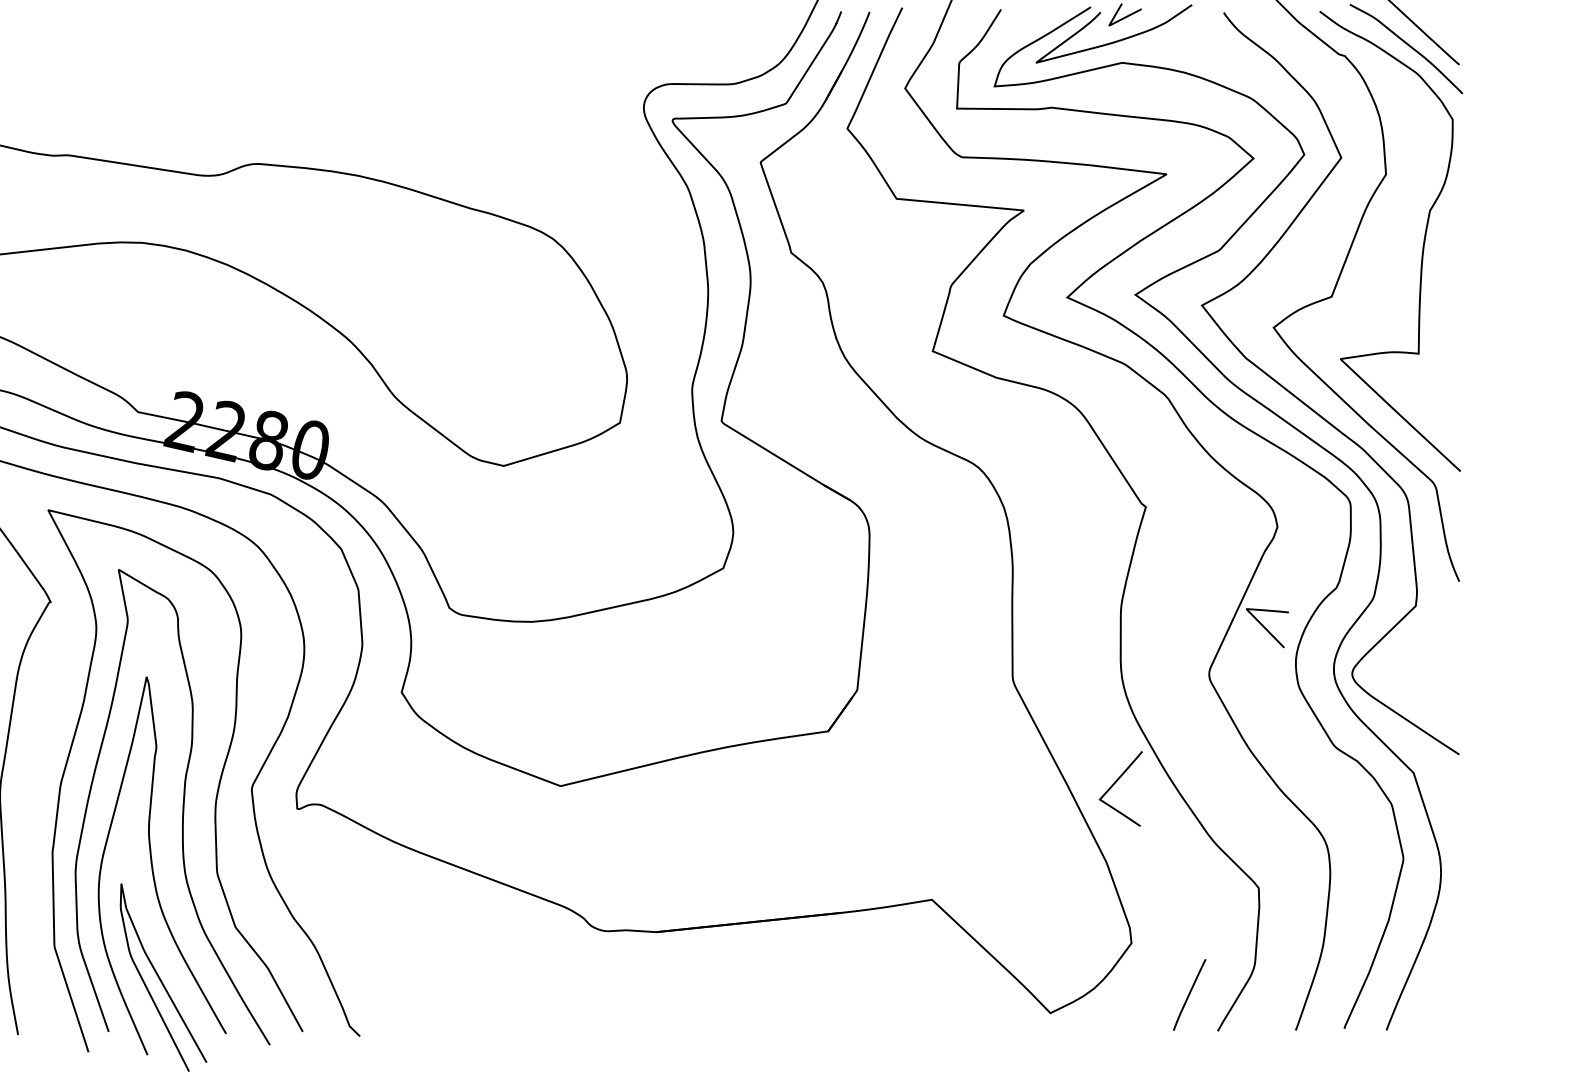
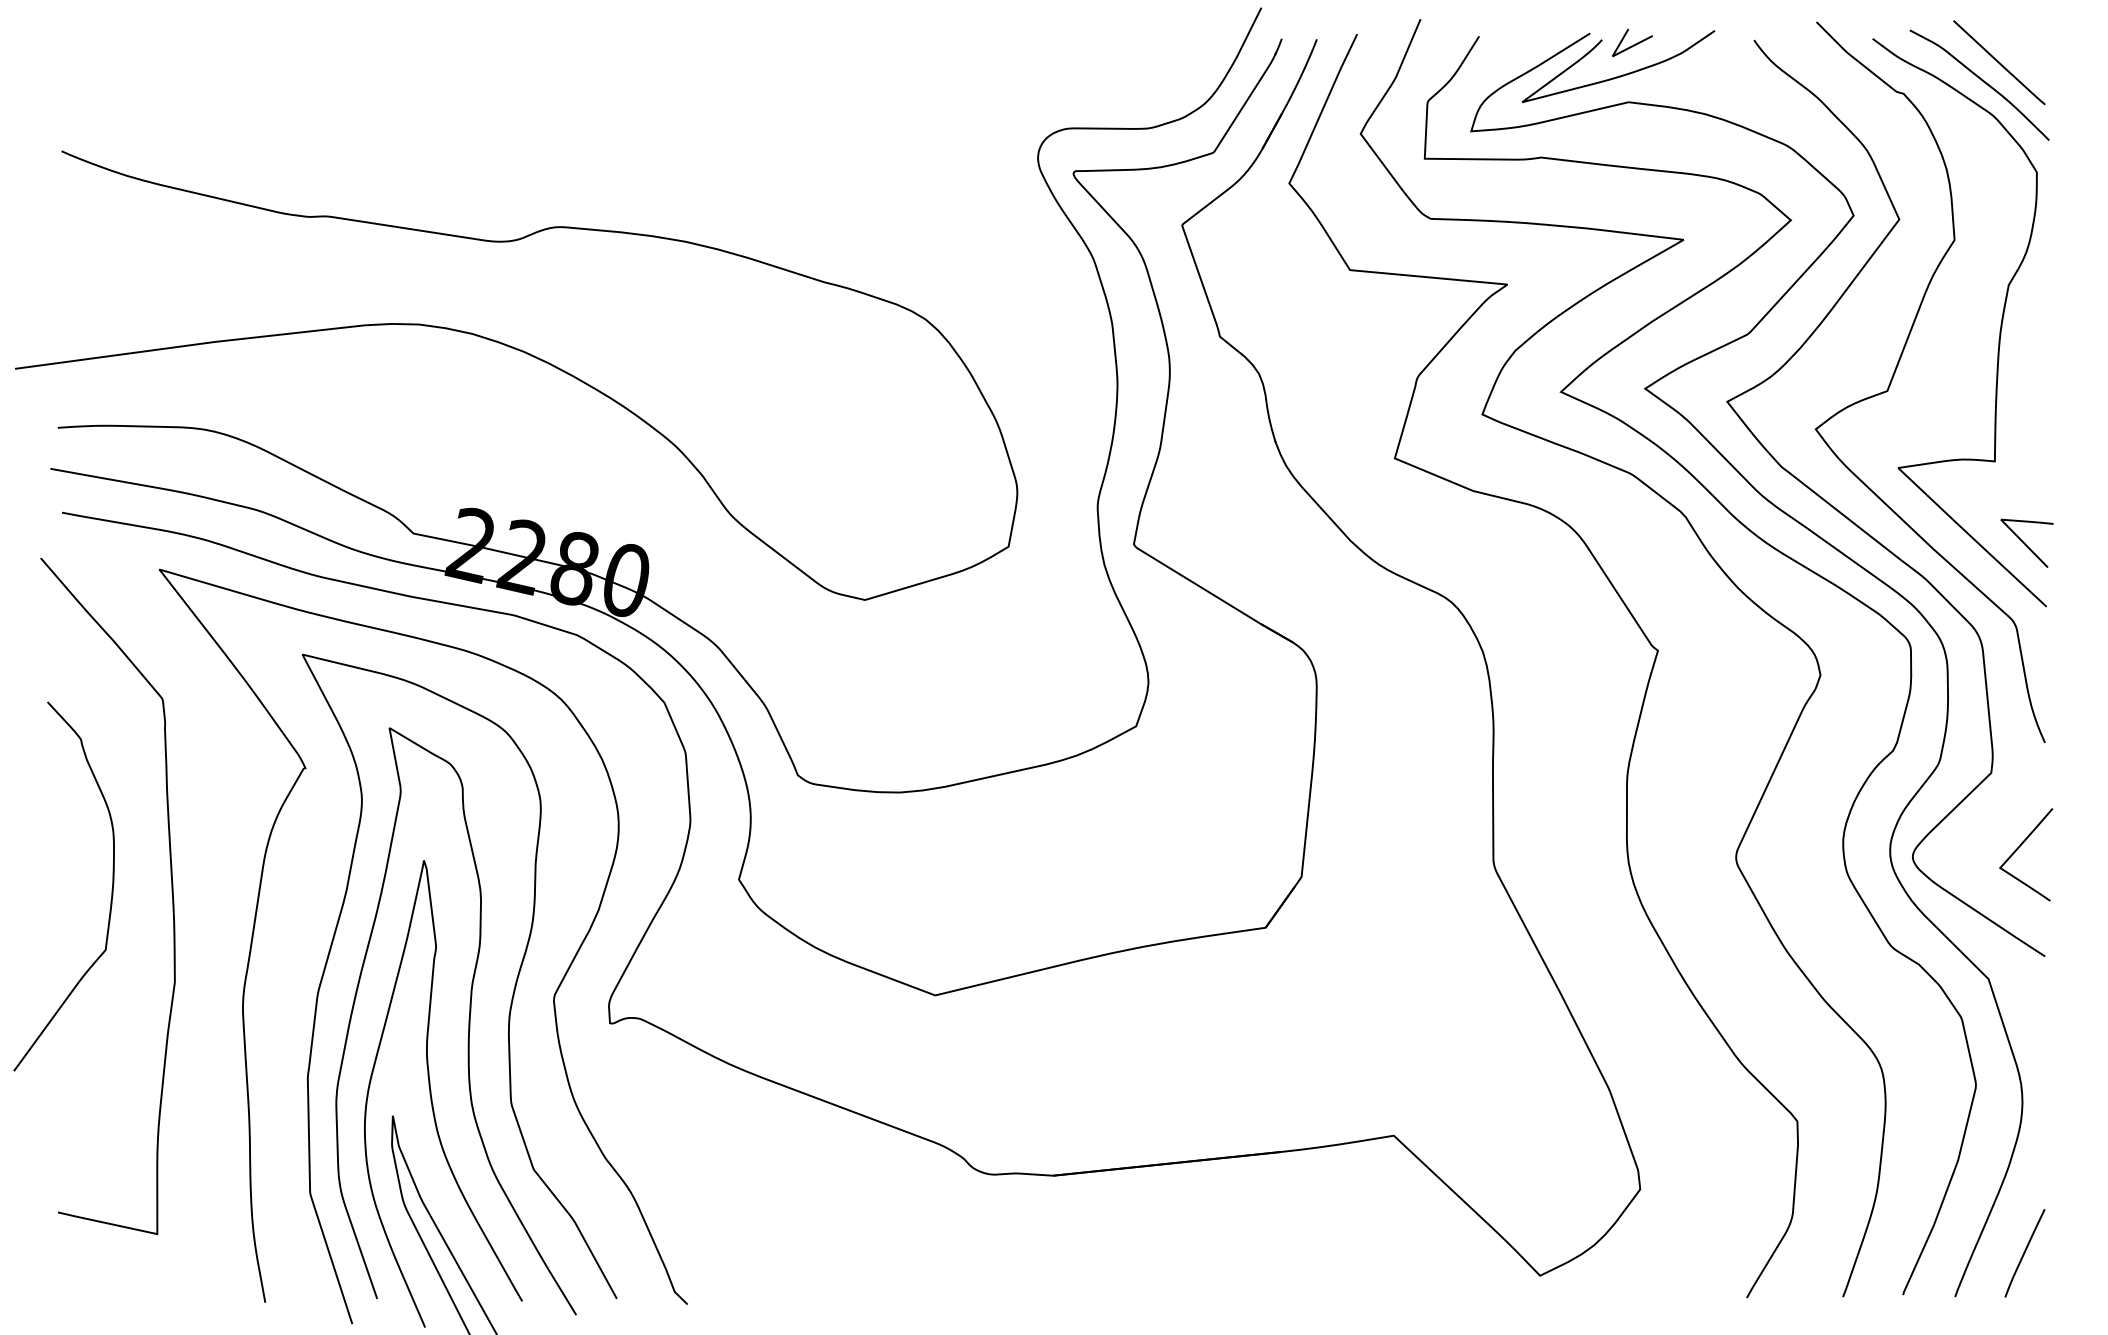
line: (1266, 628) -> (2025, 543), moved
curve: (1115, 783) -> (2019, 848), moved
curve: (1189, 995) -> (2024, 1253), moved

